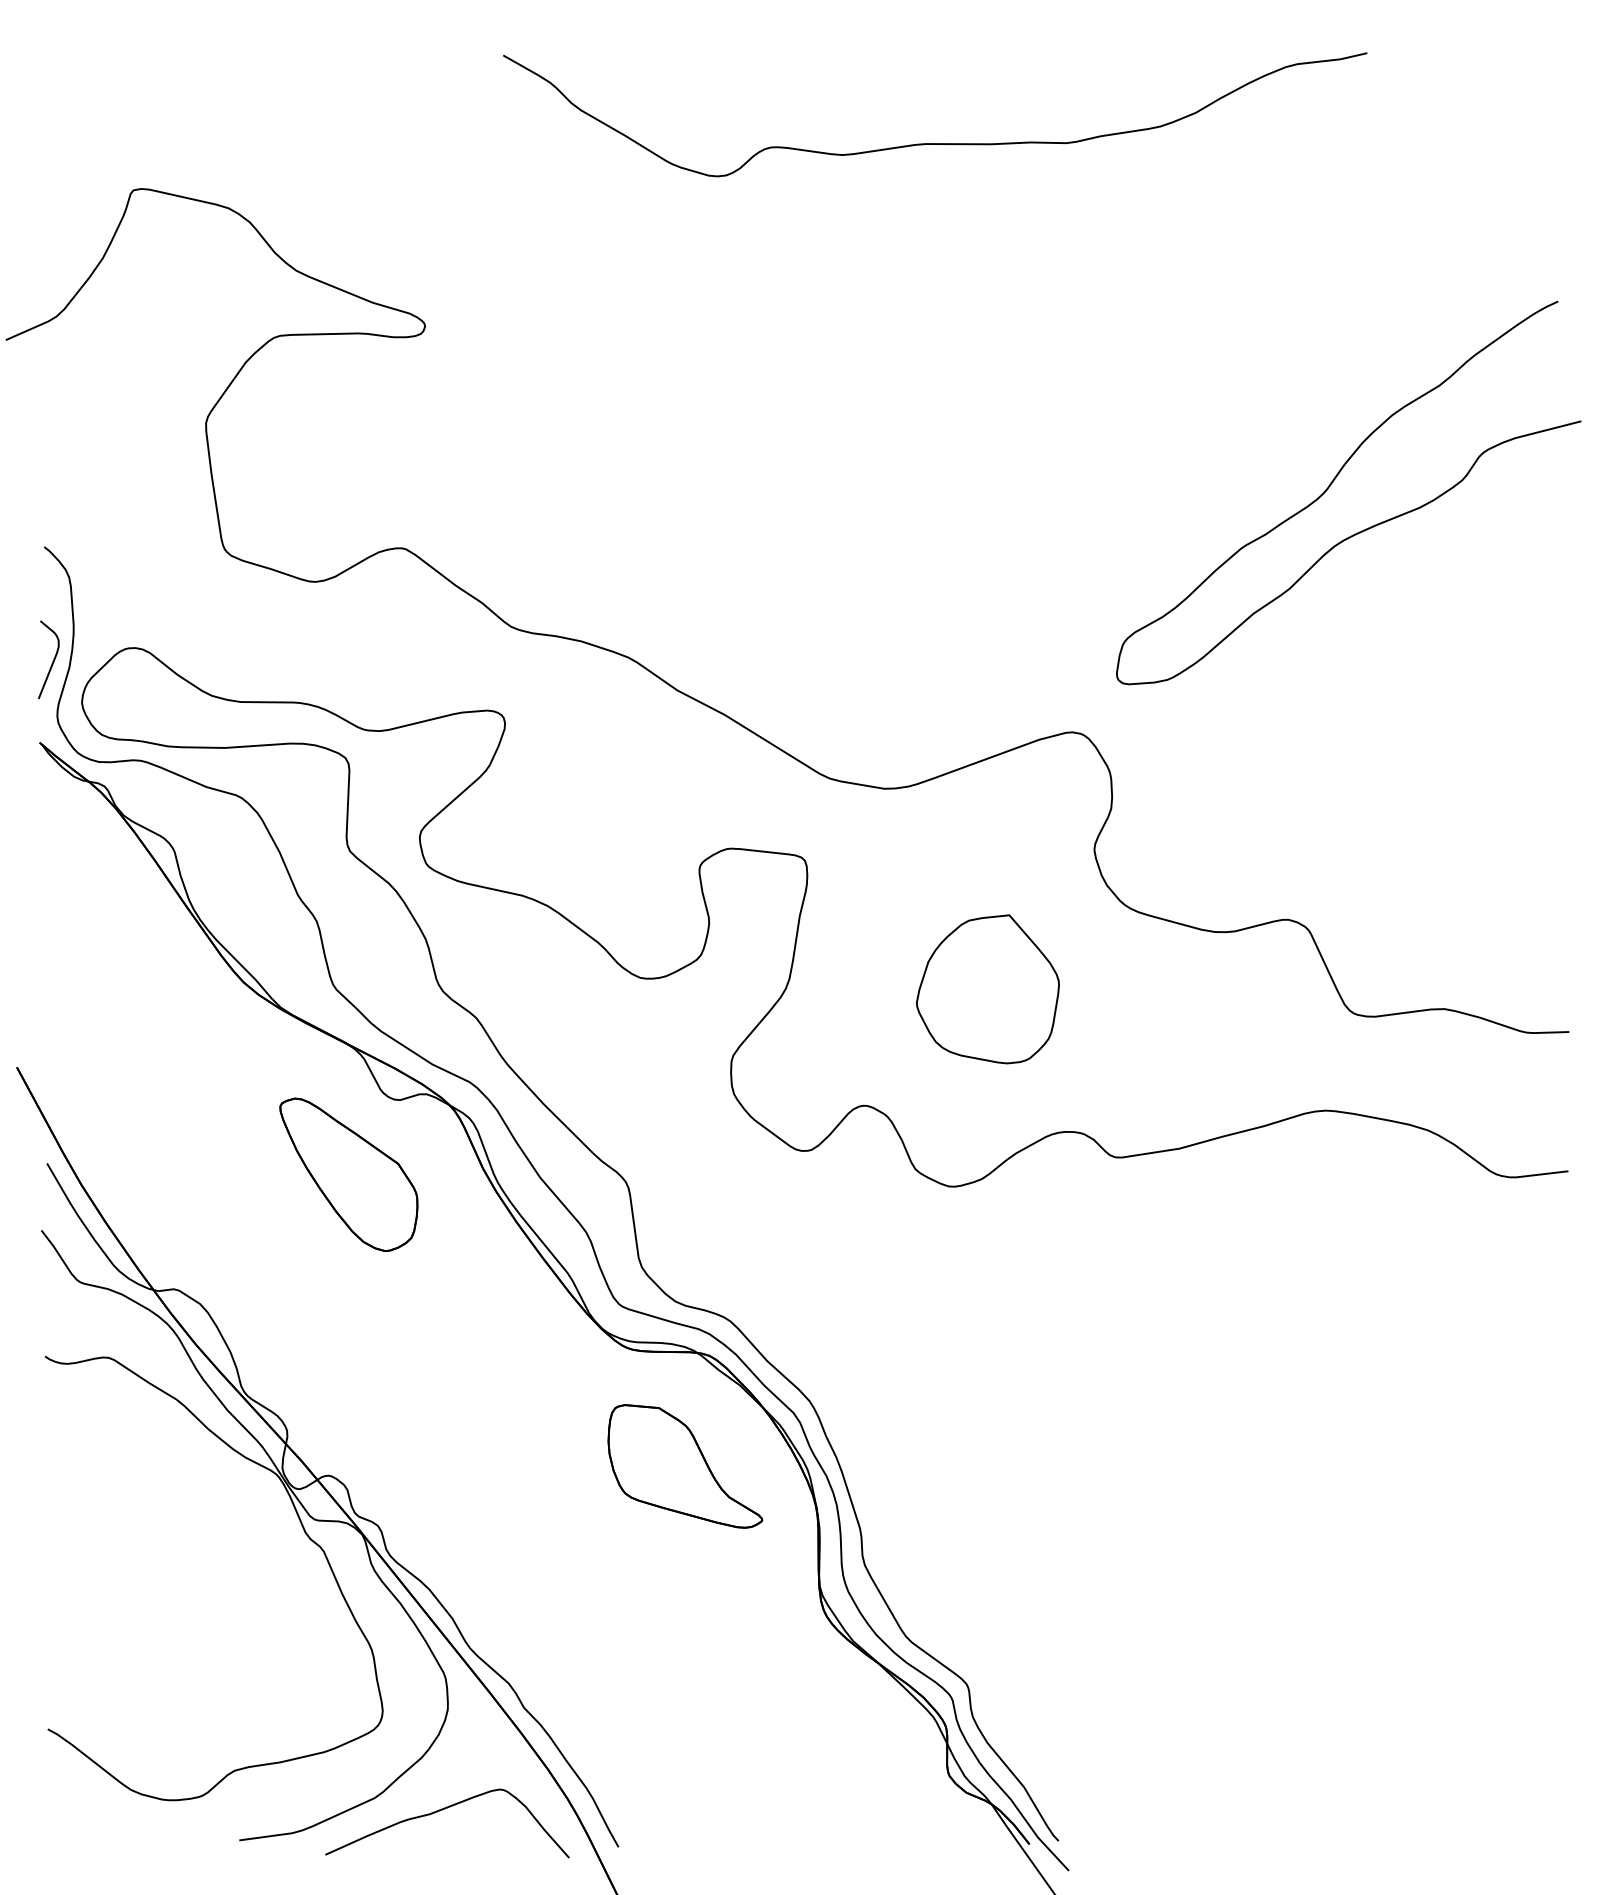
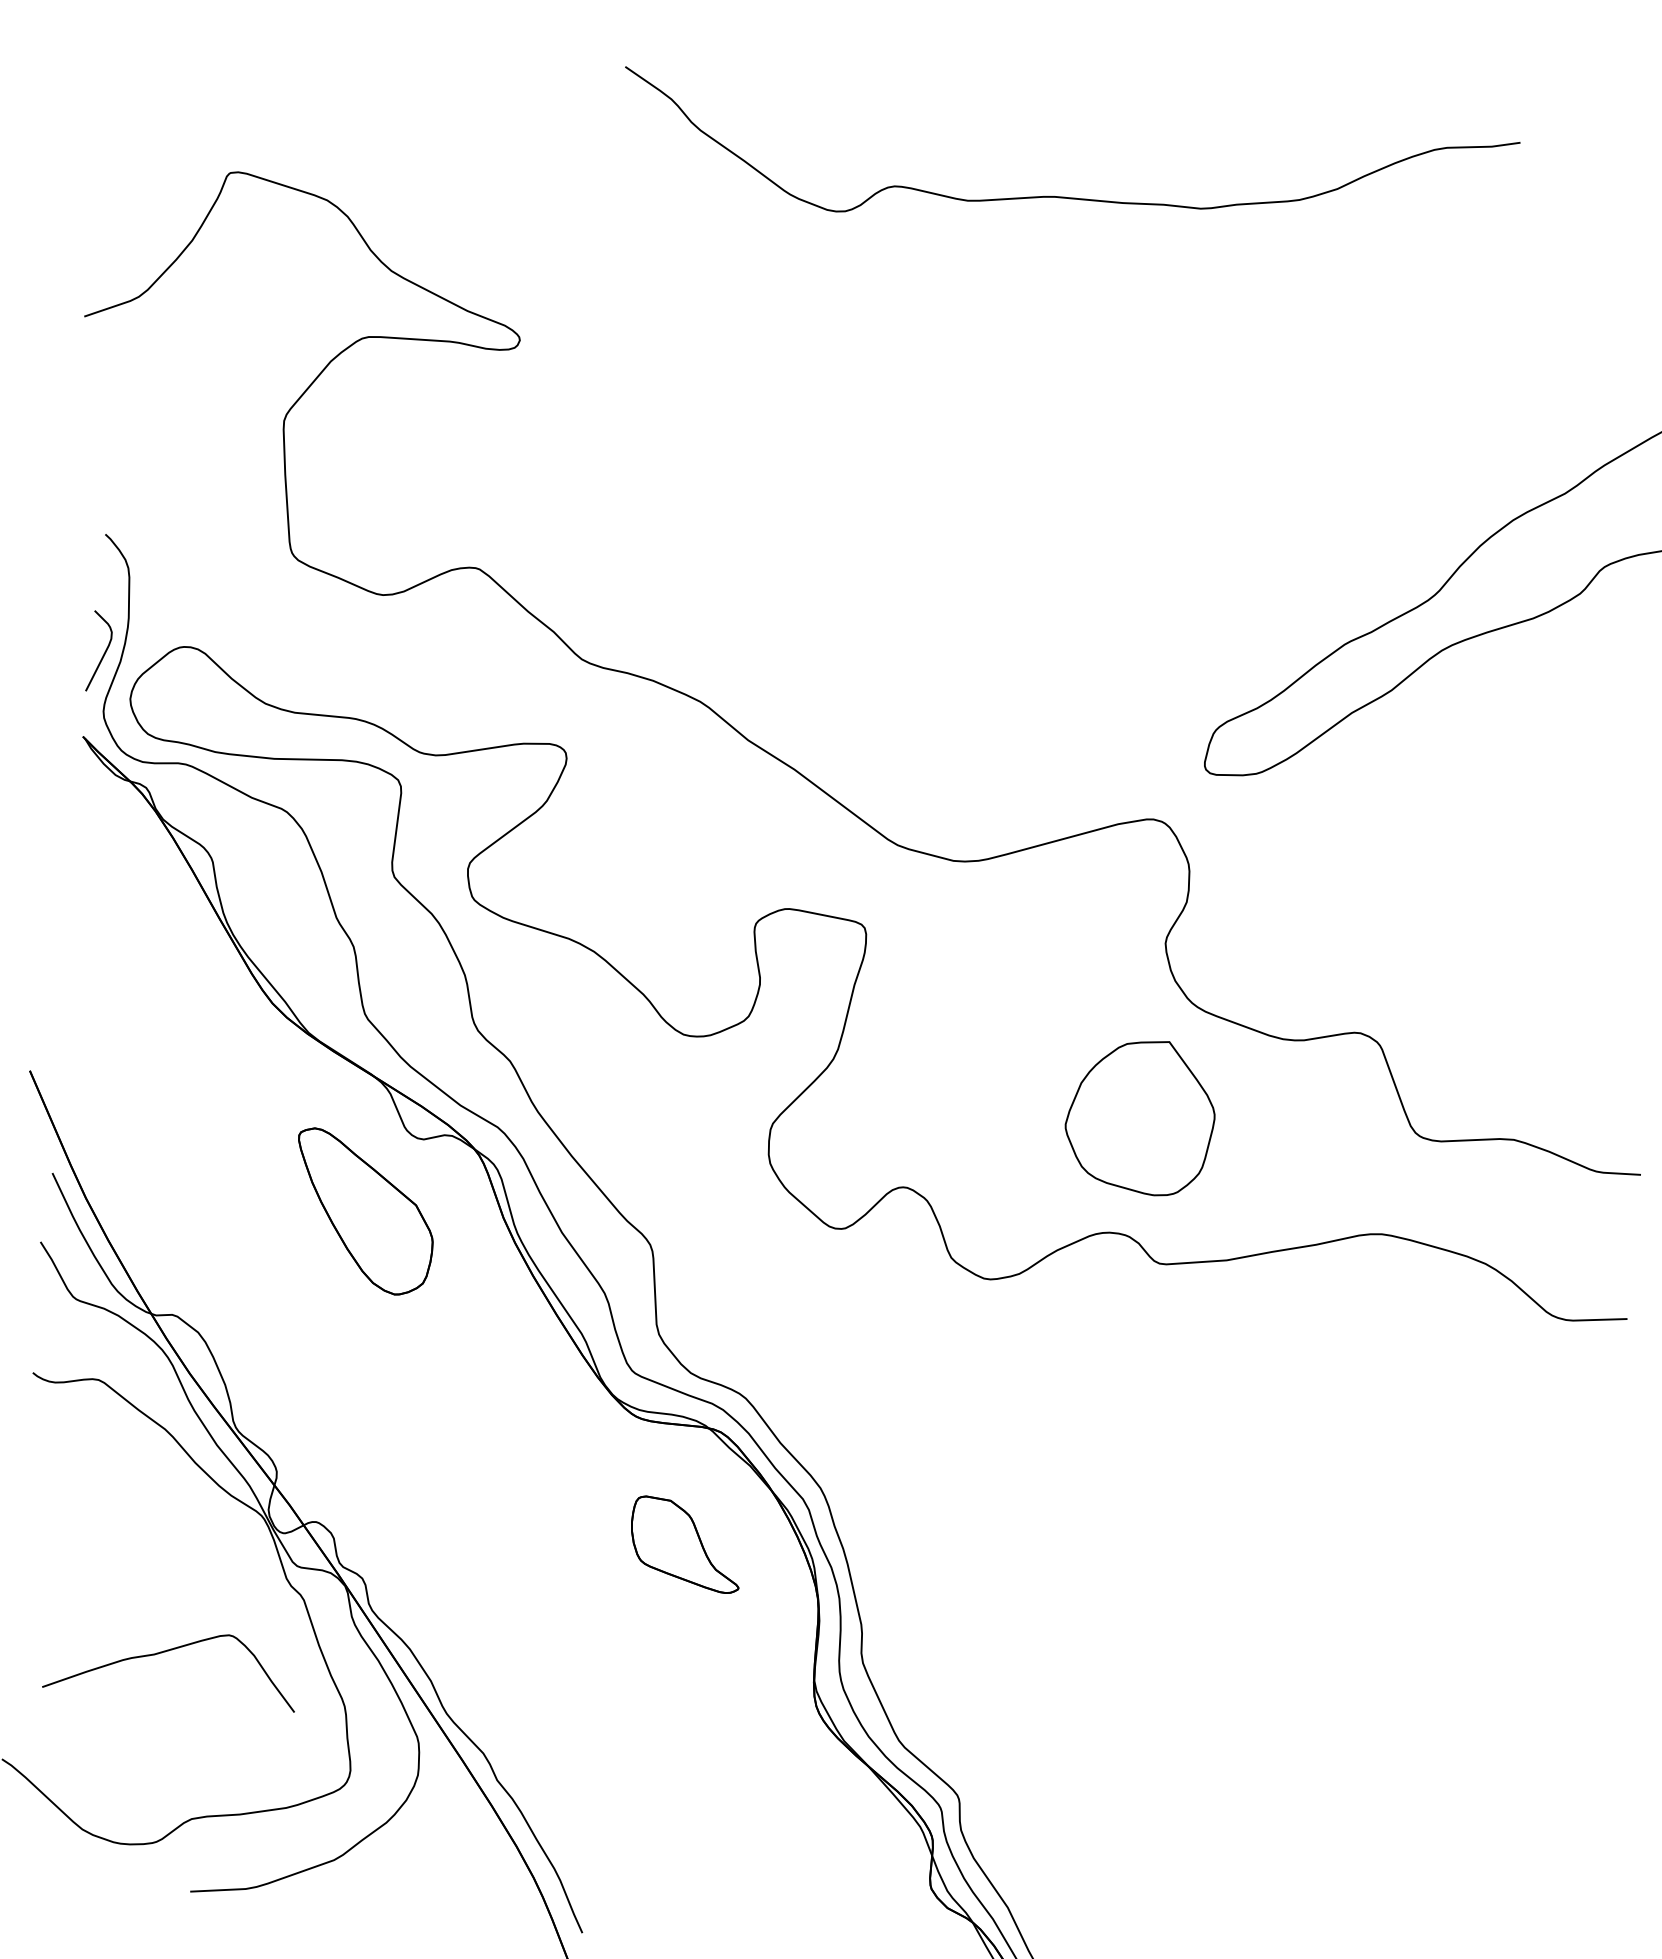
part: (987, 989) -> (1140, 1116), moved
part: (685, 1466) -> (686, 1544), size x0.7
curve: (440, 1811) -> (165, 1652), moved

